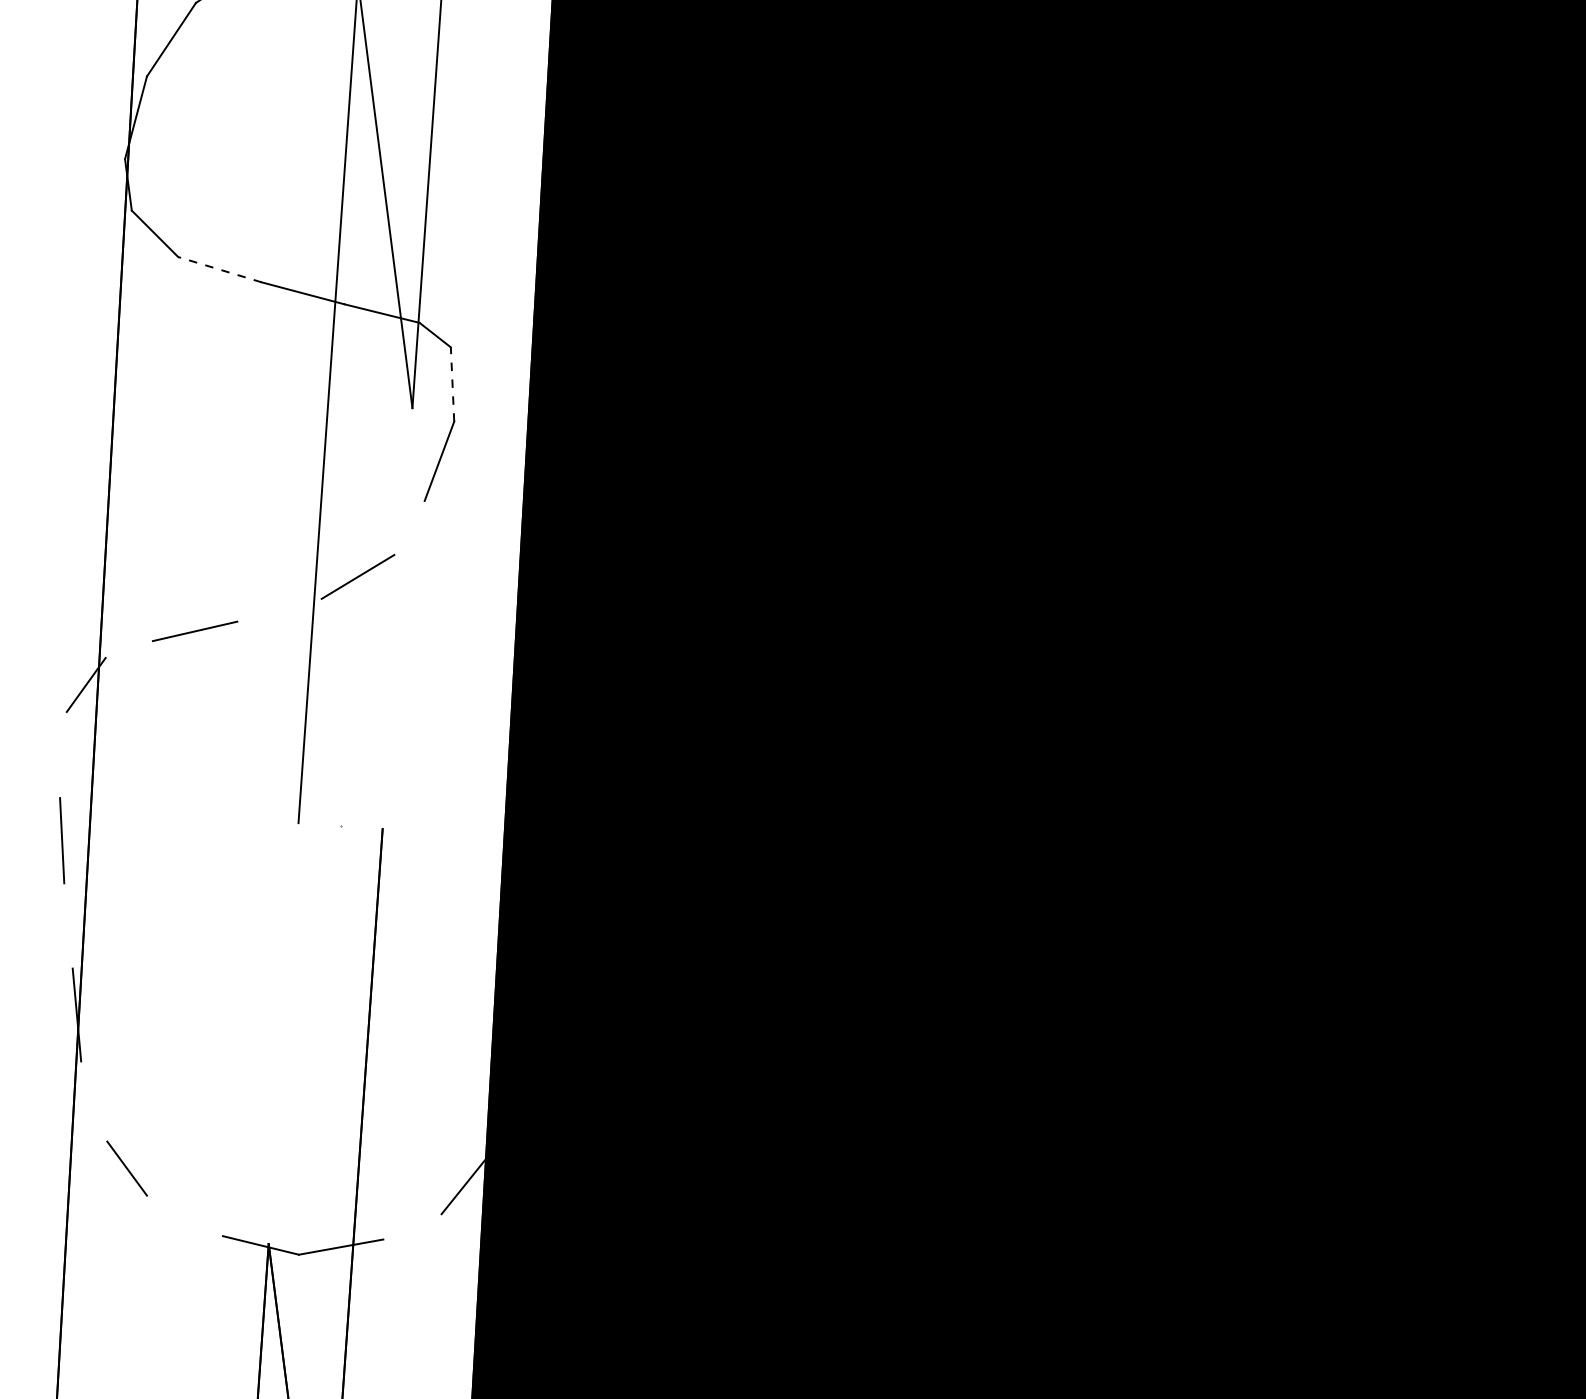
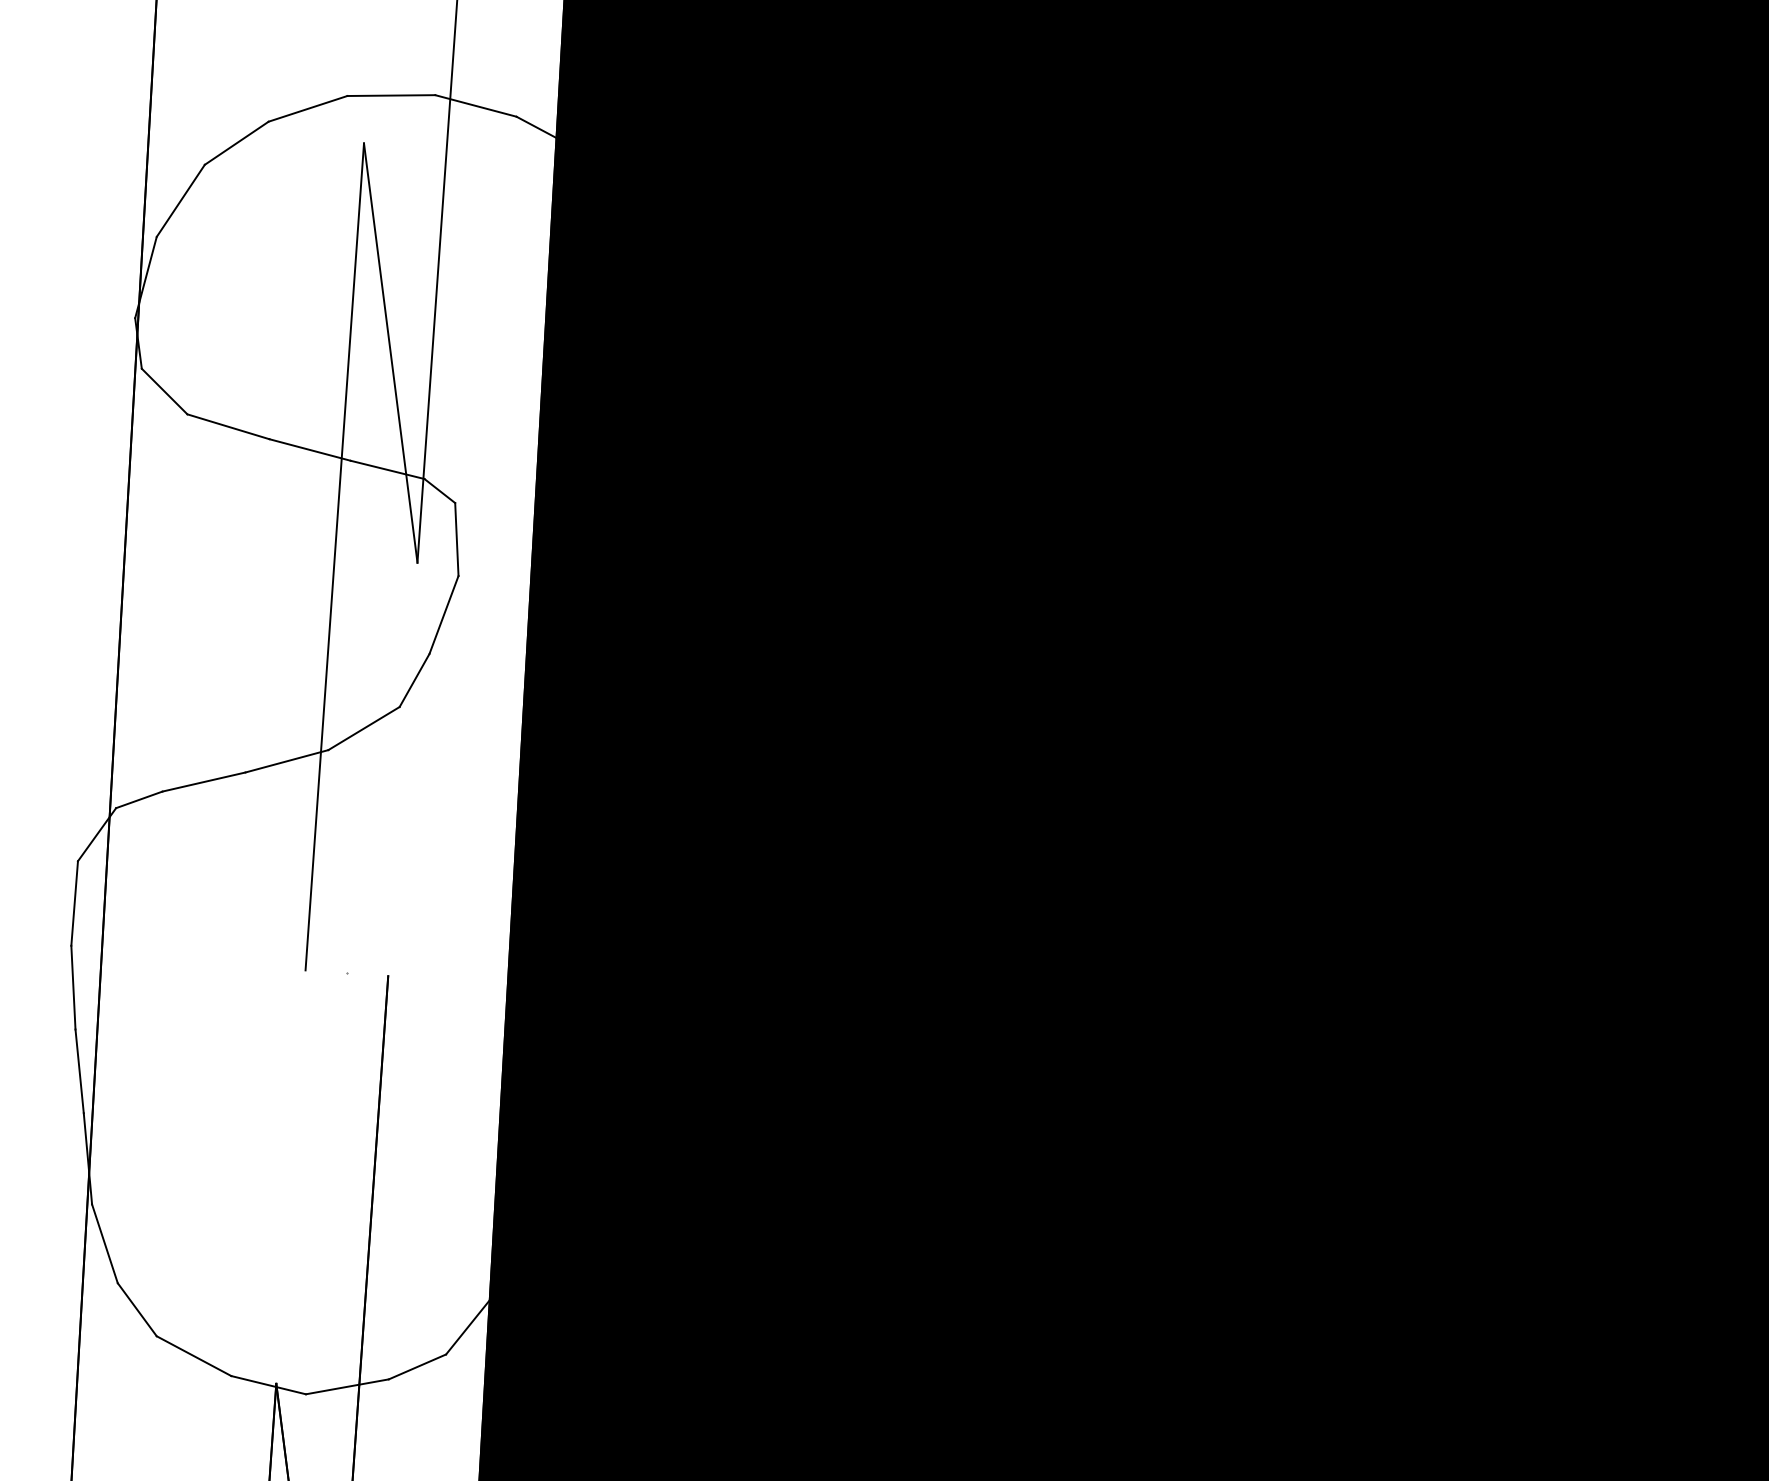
line: (220, 269) -> (228, 426), dashed -> solid
line: (452, 384) -> (456, 539), dashed -> solid
line: (409, 528) -> (414, 680), added
line: (279, 610) -> (286, 761), added
line: (129, 649) -> (139, 799), added
line: (63, 755) -> (74, 903), added
line: (68, 926) -> (79, 1071), added
line: (93, 1101) -> (104, 1243), added
line: (184, 1216) -> (193, 1356), added
line: (412, 1226) -> (417, 1366), added

